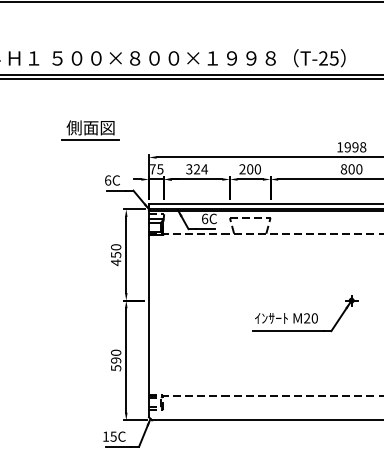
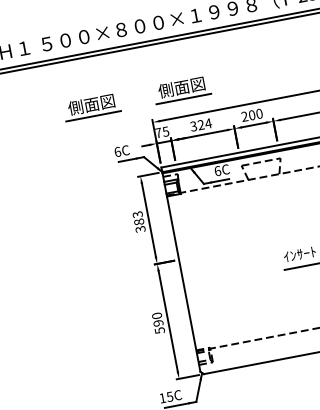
part: (184, 130) -> (181, 90), added
text: (116, 255) -> (139, 222), 450 -> 383

